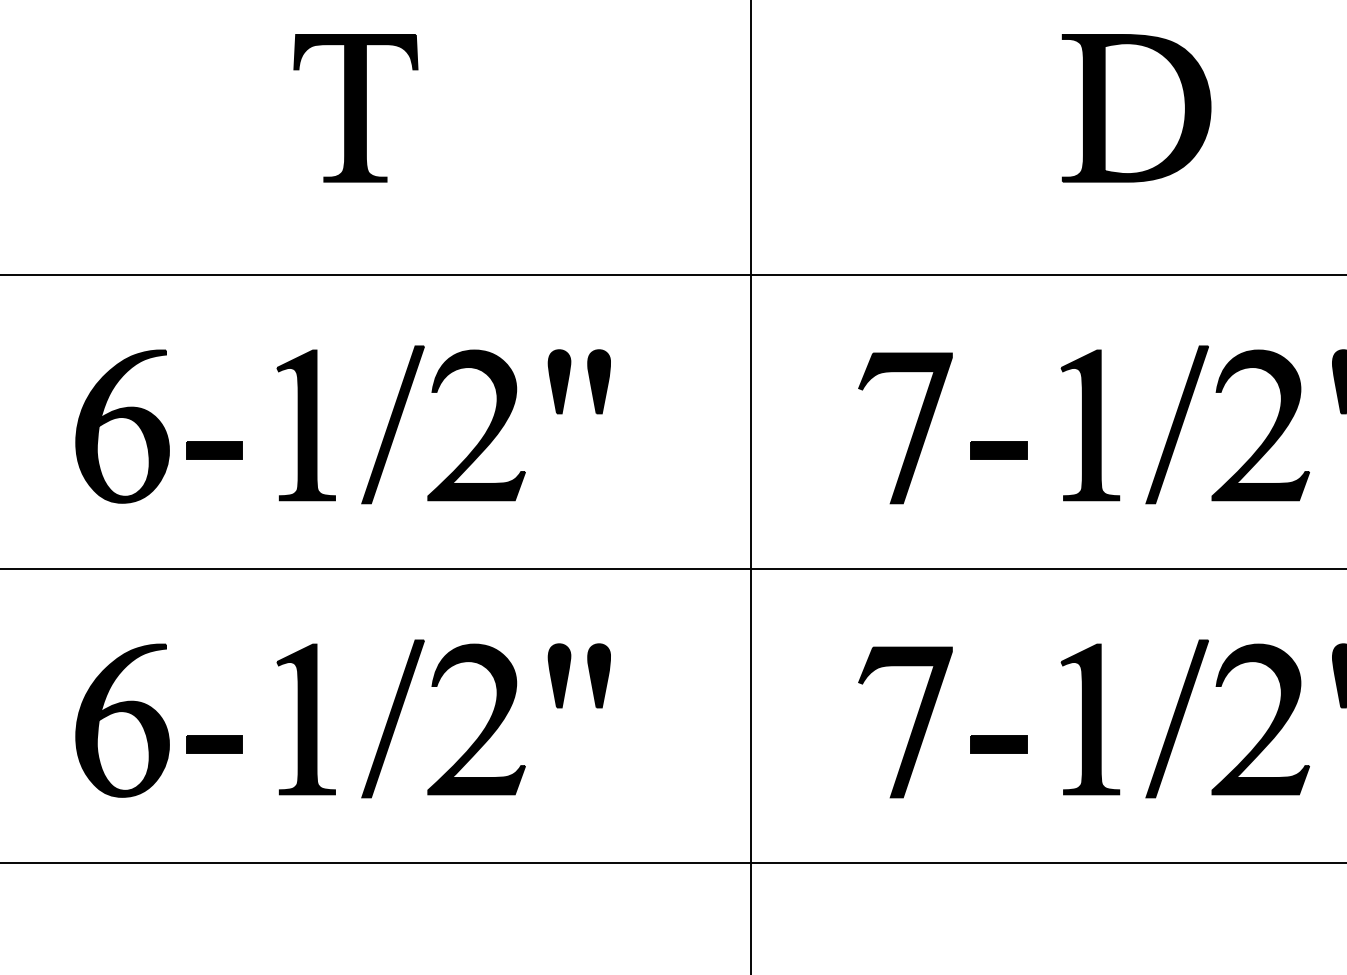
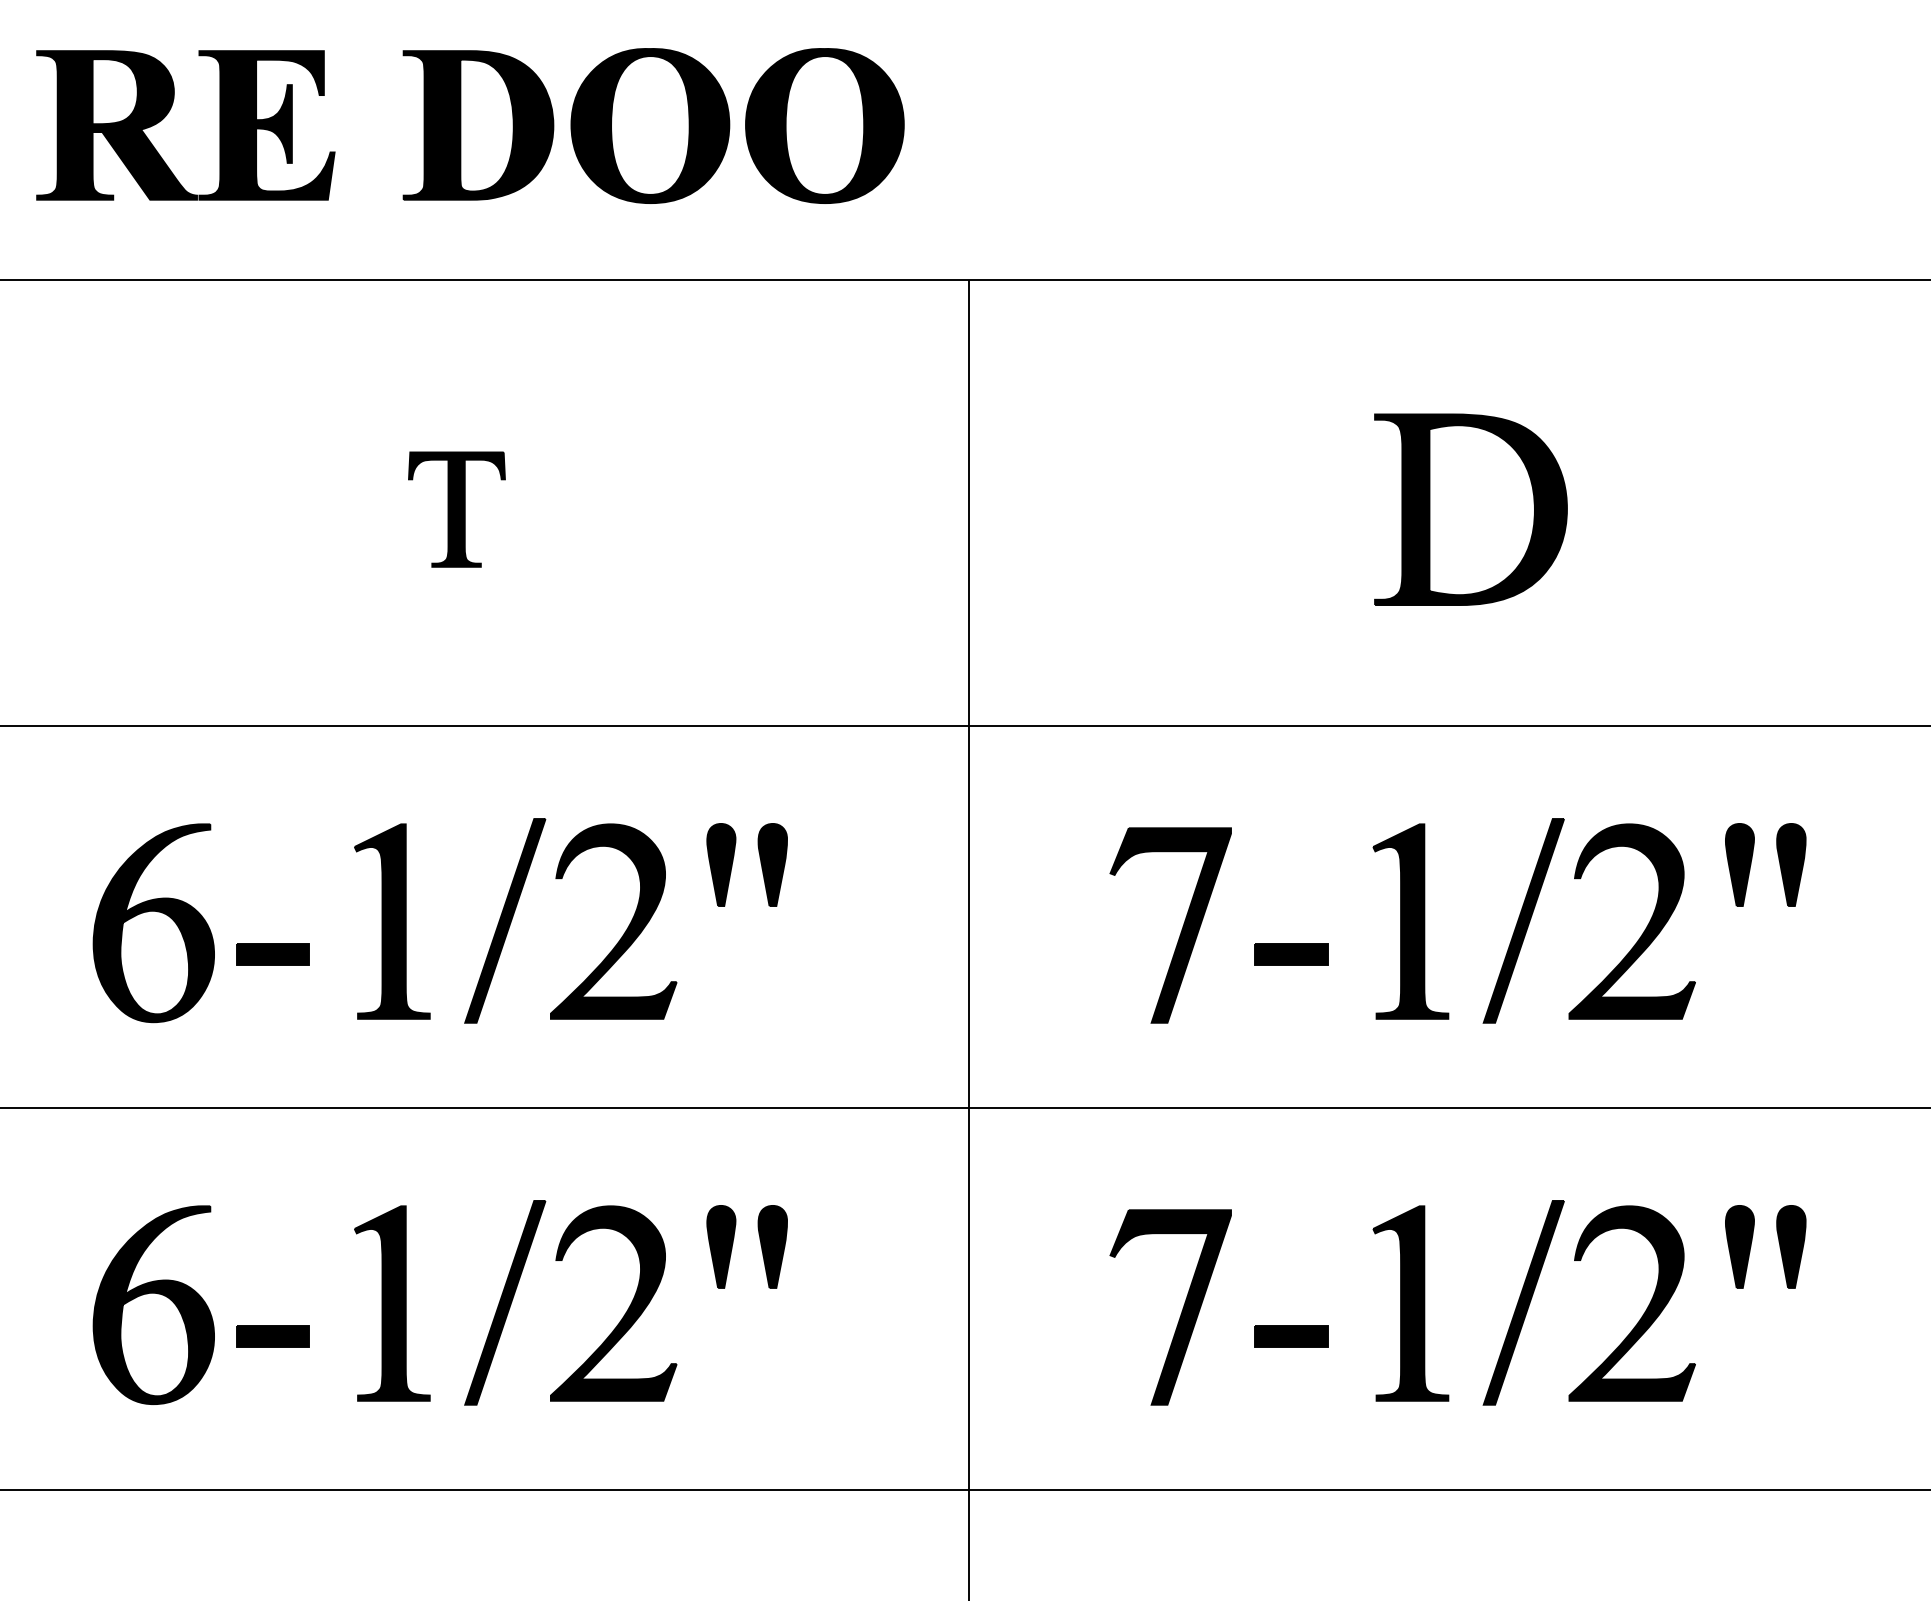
part: (355, 108) -> (456, 509), size x0.6

